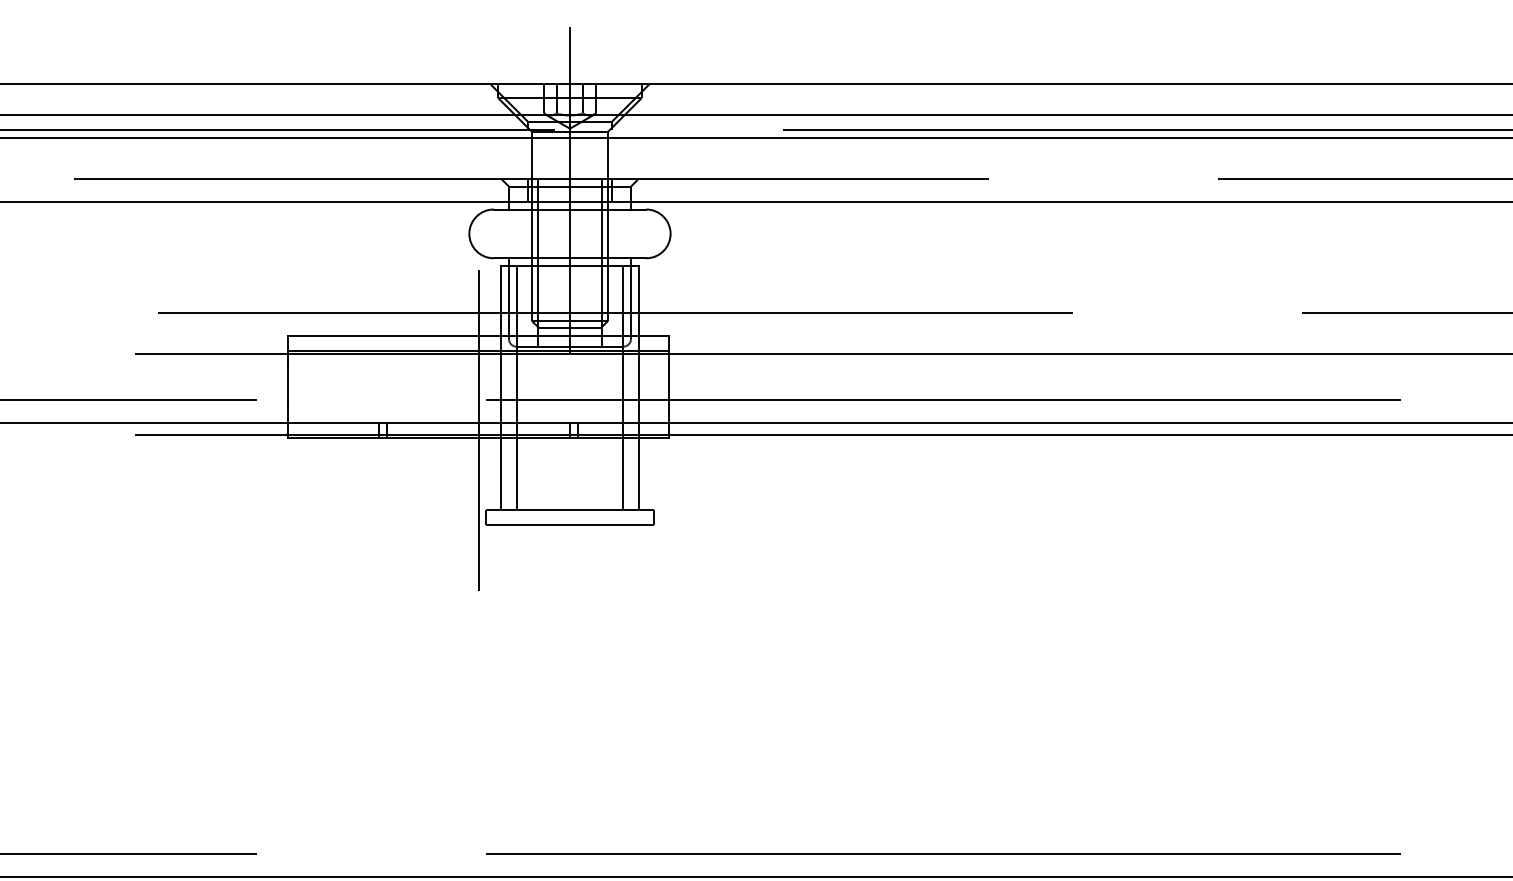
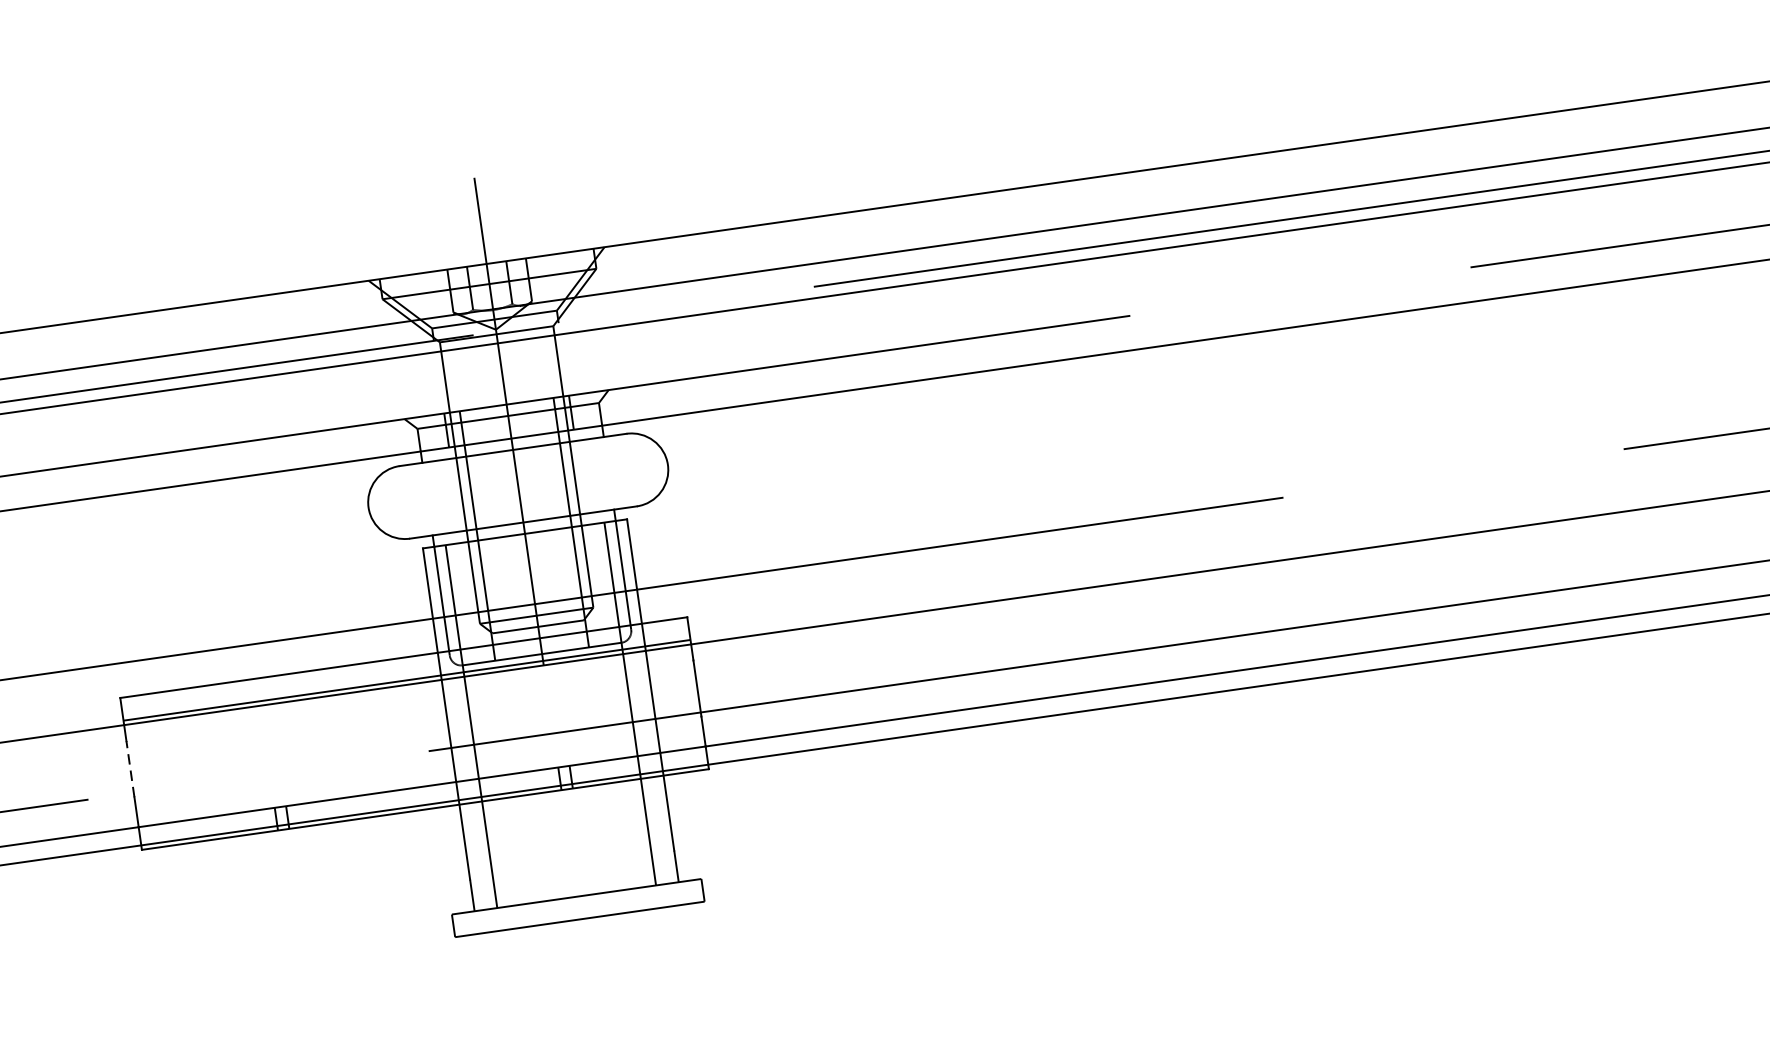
line: (287, 384) -> (129, 770), solid -> dashed
line: (478, 430) -> (423, 798), removed

